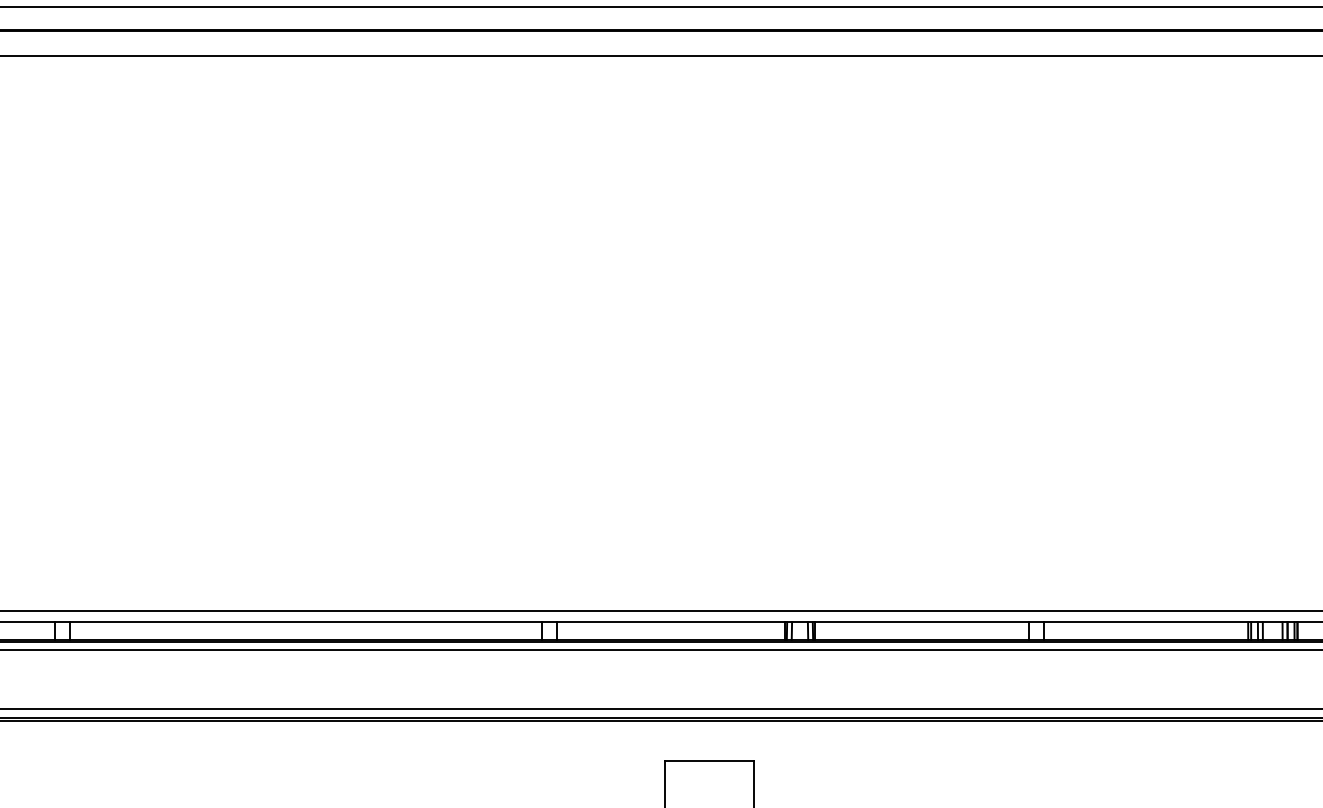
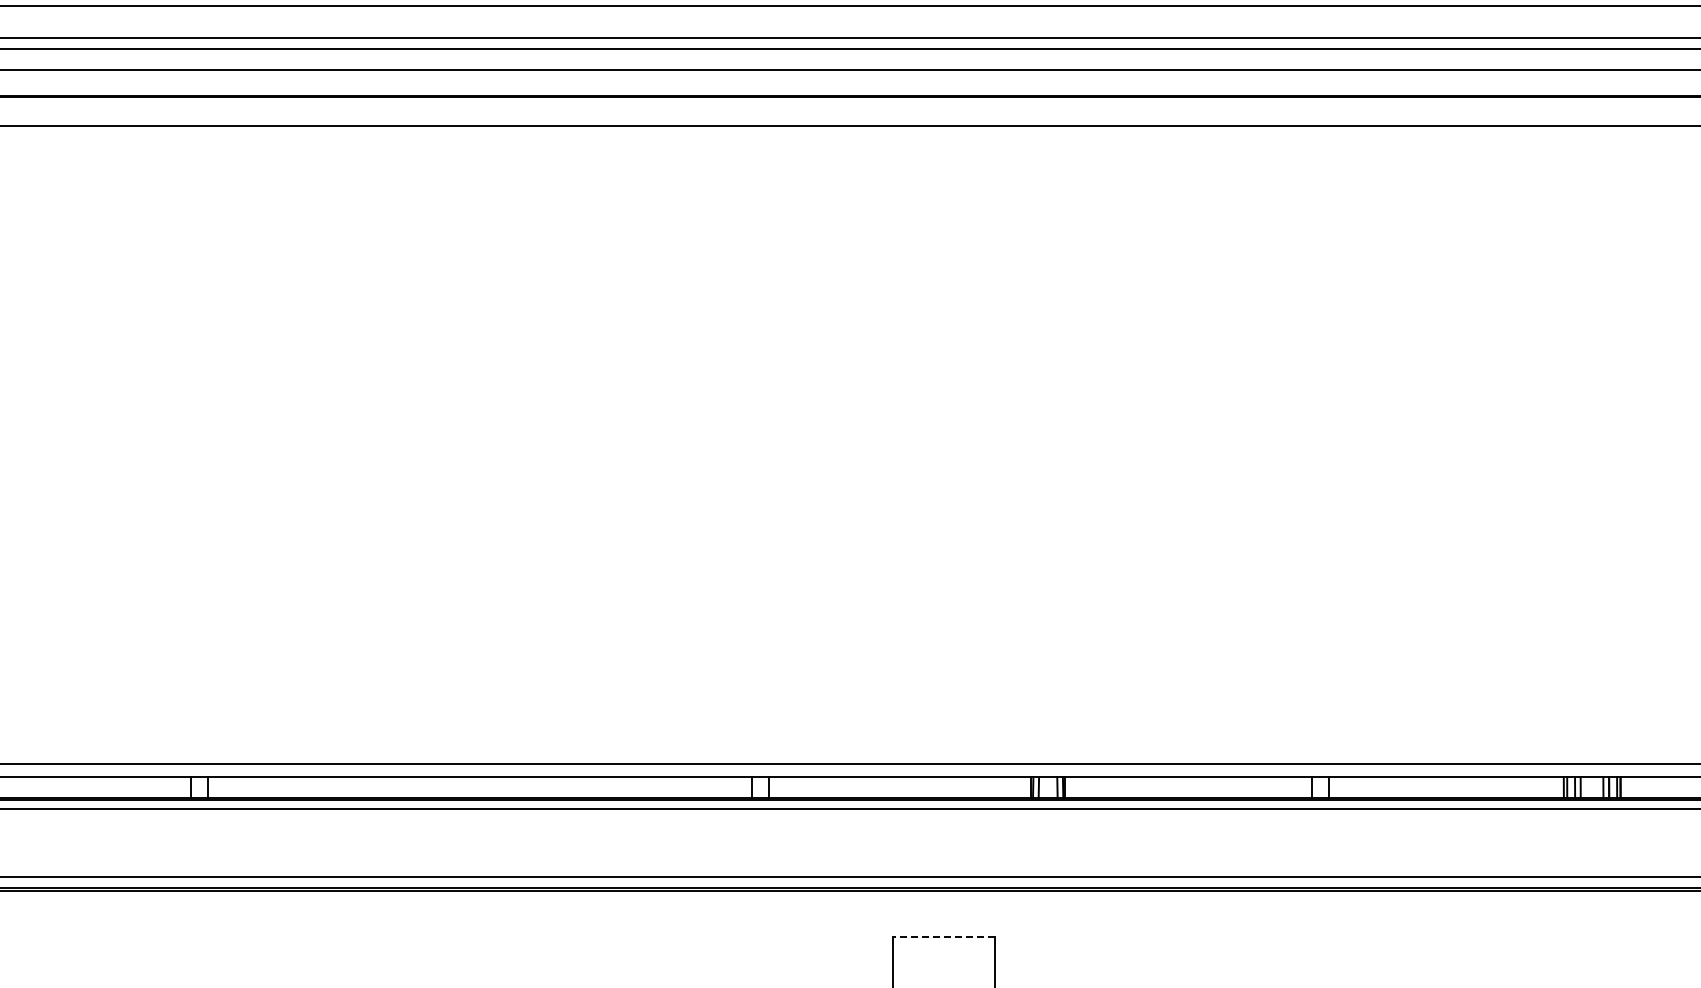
line: (709, 760) -> (943, 936), solid -> dashed

